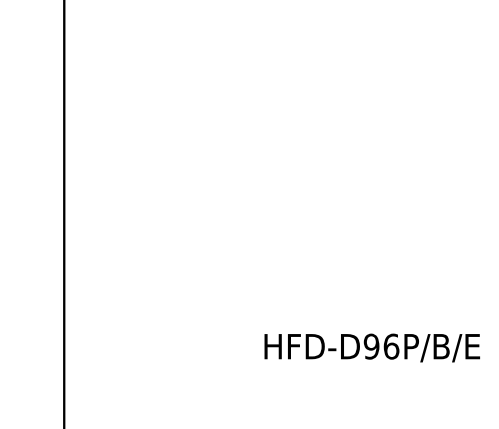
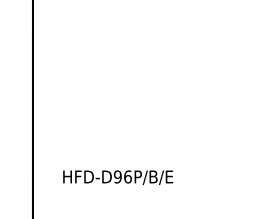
text: (372, 347) -> (118, 177), moved

